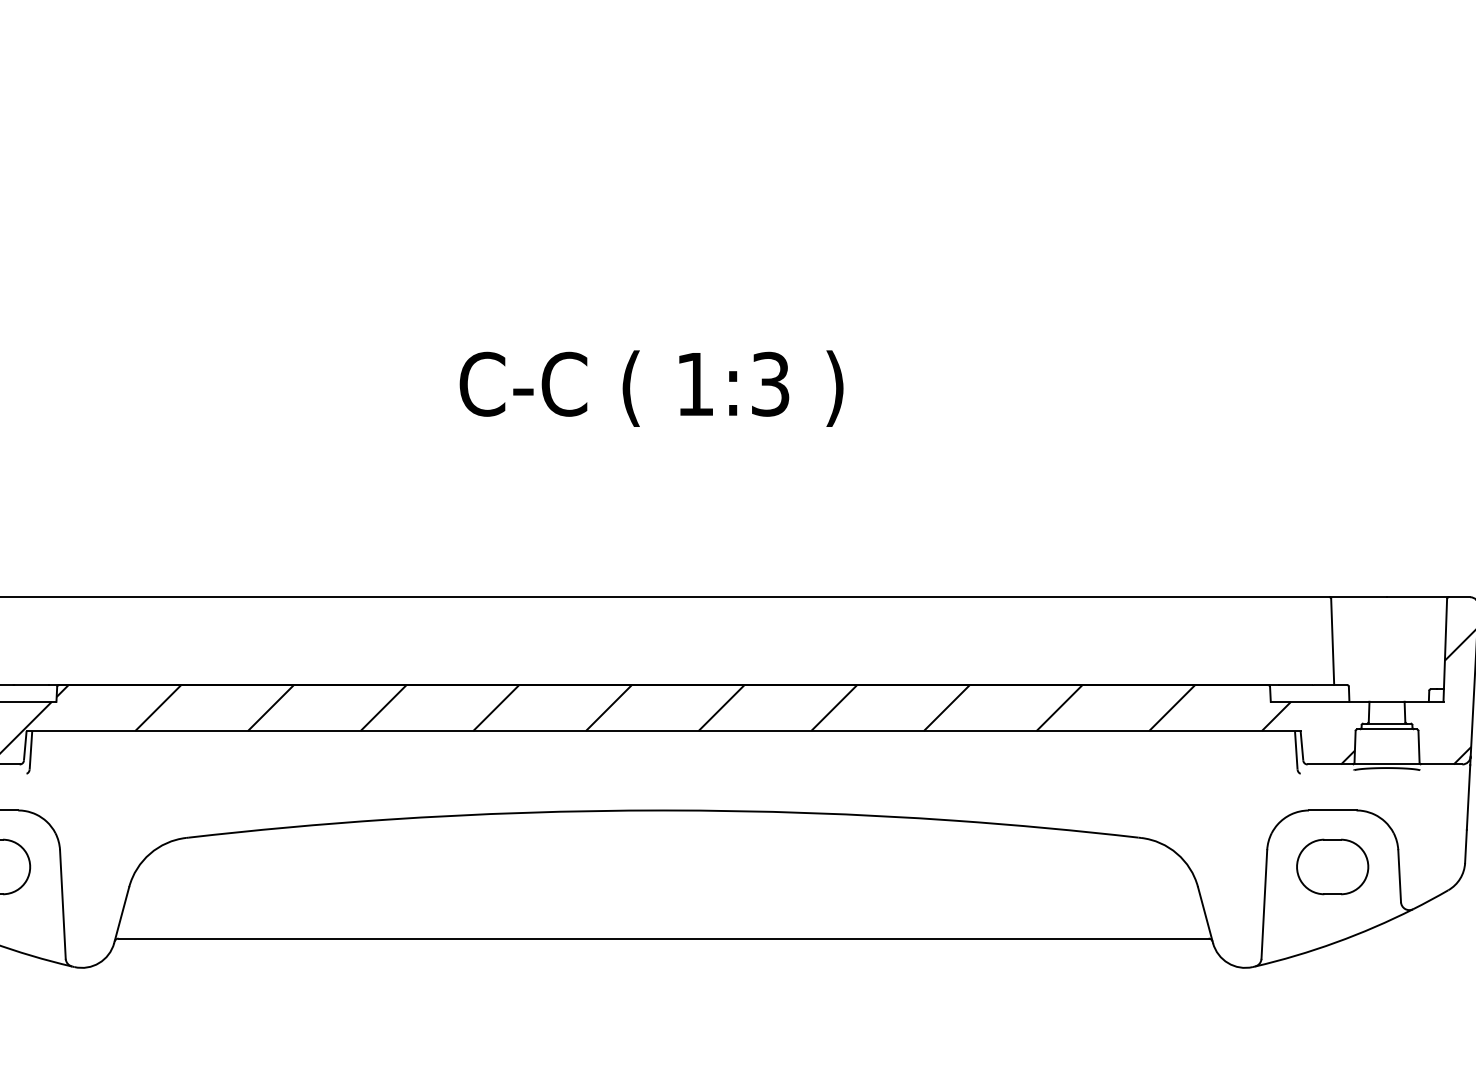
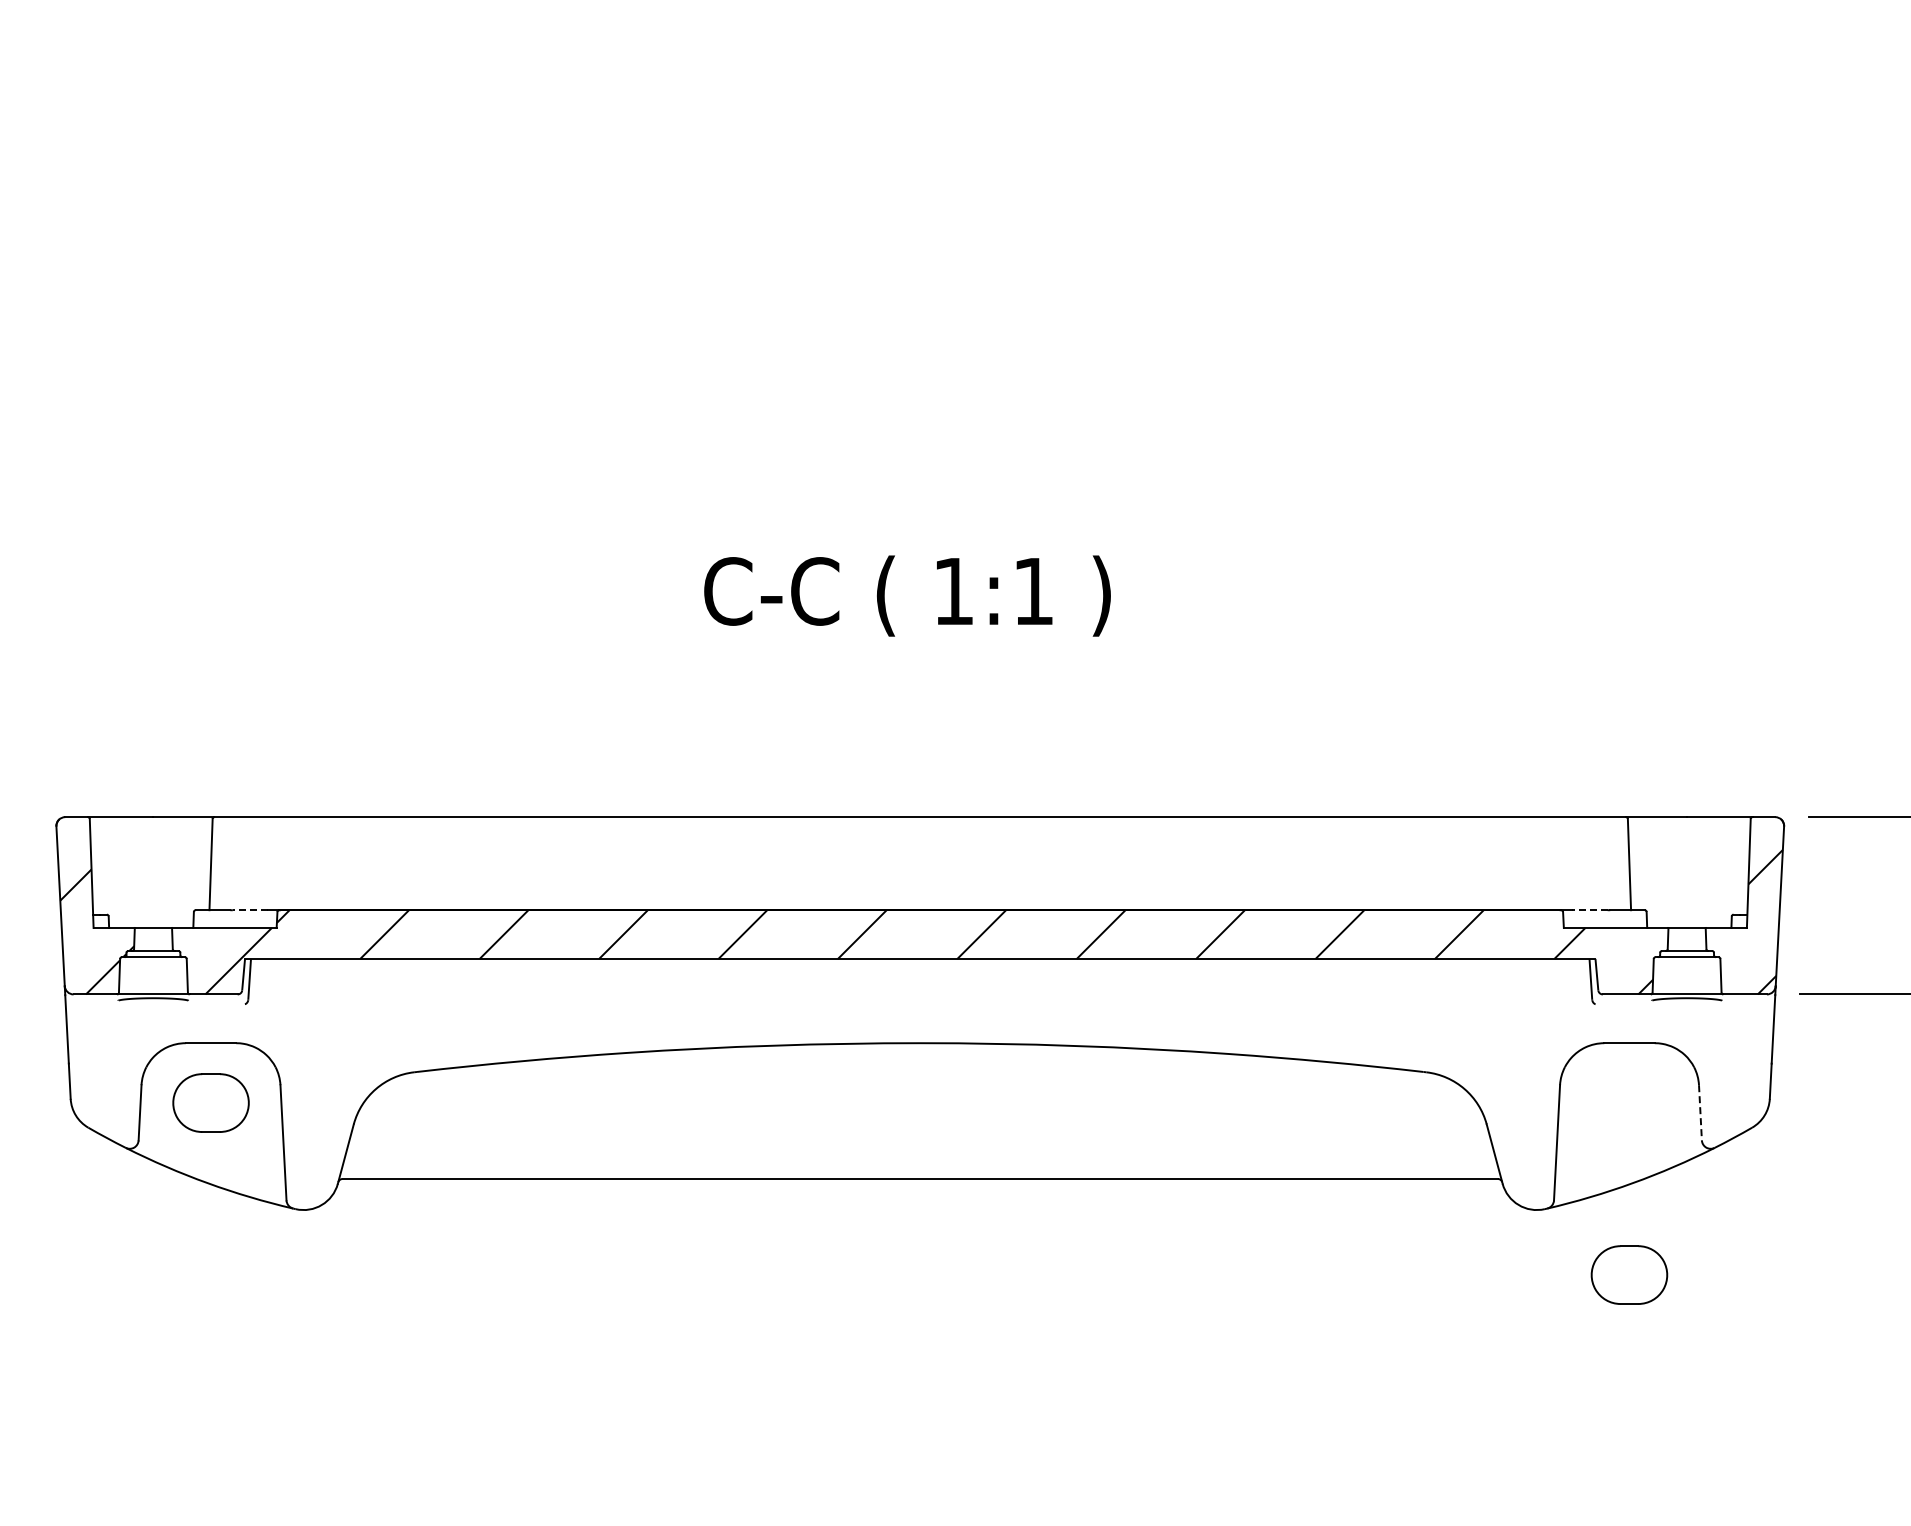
text: (770, 384) -> (1033, 591), 1:3 -> 1:1
line: (31, 685) -> (250, 910), solid -> dashed
line: (1294, 685) -> (1589, 910), solid -> dashed
part: (1332, 866) -> (1629, 1274), moved
line: (1399, 875) -> (1700, 1112), solid -> dashed

